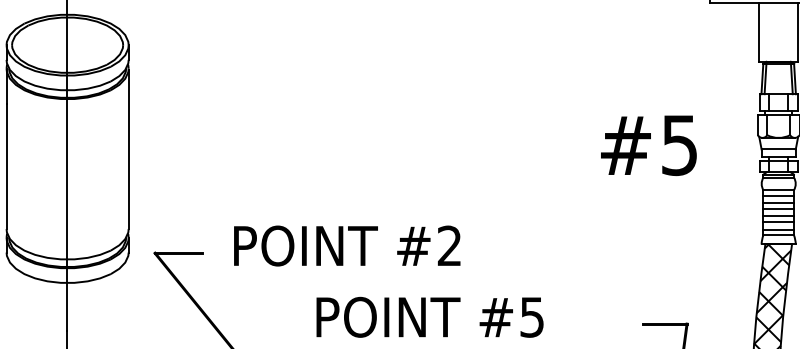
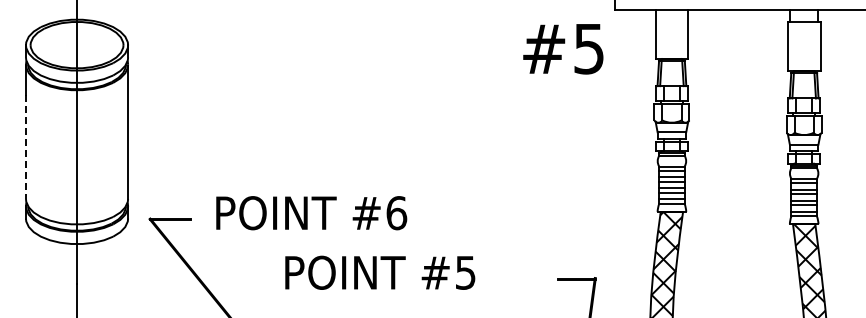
text: (649, 146) -> (563, 49), moved
line: (6, 167) -> (25, 147), solid -> dashed
text: (449, 246) -> (396, 213), #2 -> #6

